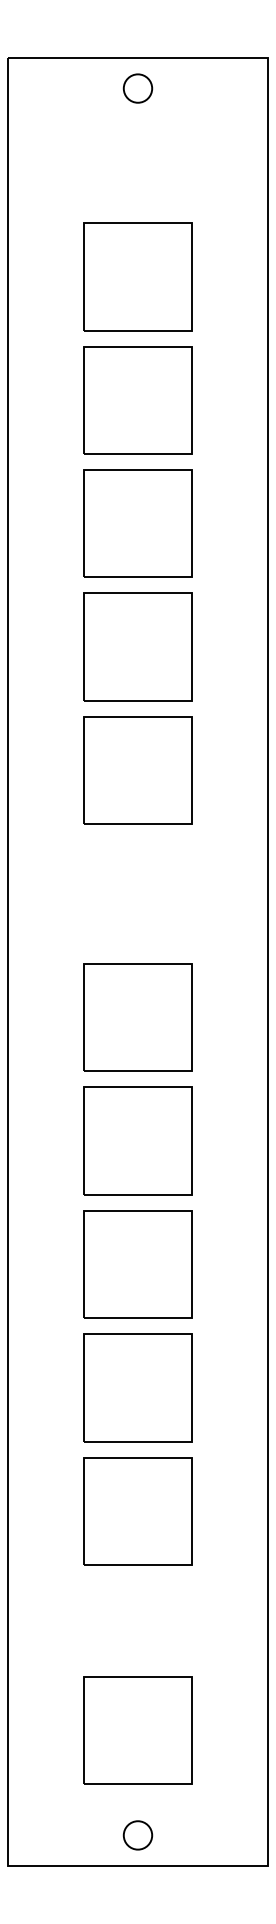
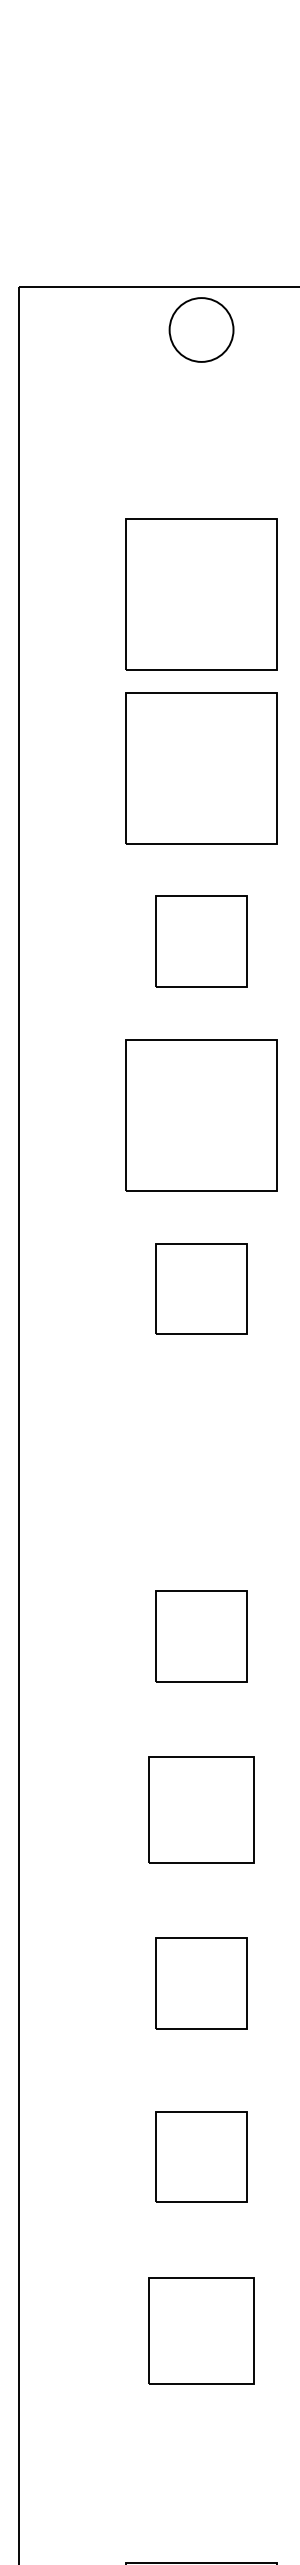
circle: (137, 88) -> (200, 329), size x1.6
part: (137, 523) -> (200, 941), size x0.6
part: (137, 770) -> (200, 1288), size x0.6
part: (137, 1017) -> (200, 1636), size x0.6
part: (137, 1140) -> (200, 1809), size x0.7
part: (137, 1264) -> (200, 1983), size x0.6
part: (137, 1387) -> (200, 2156), size x0.6
part: (137, 1511) -> (200, 2330), size x0.7

